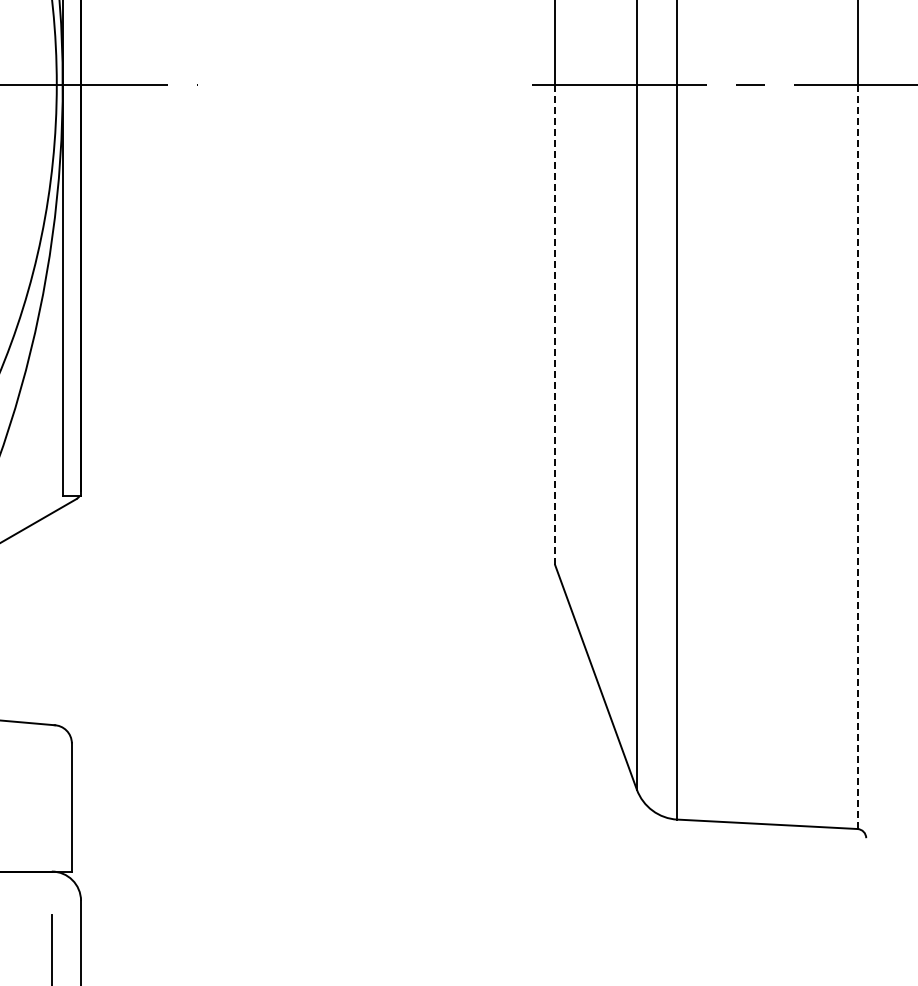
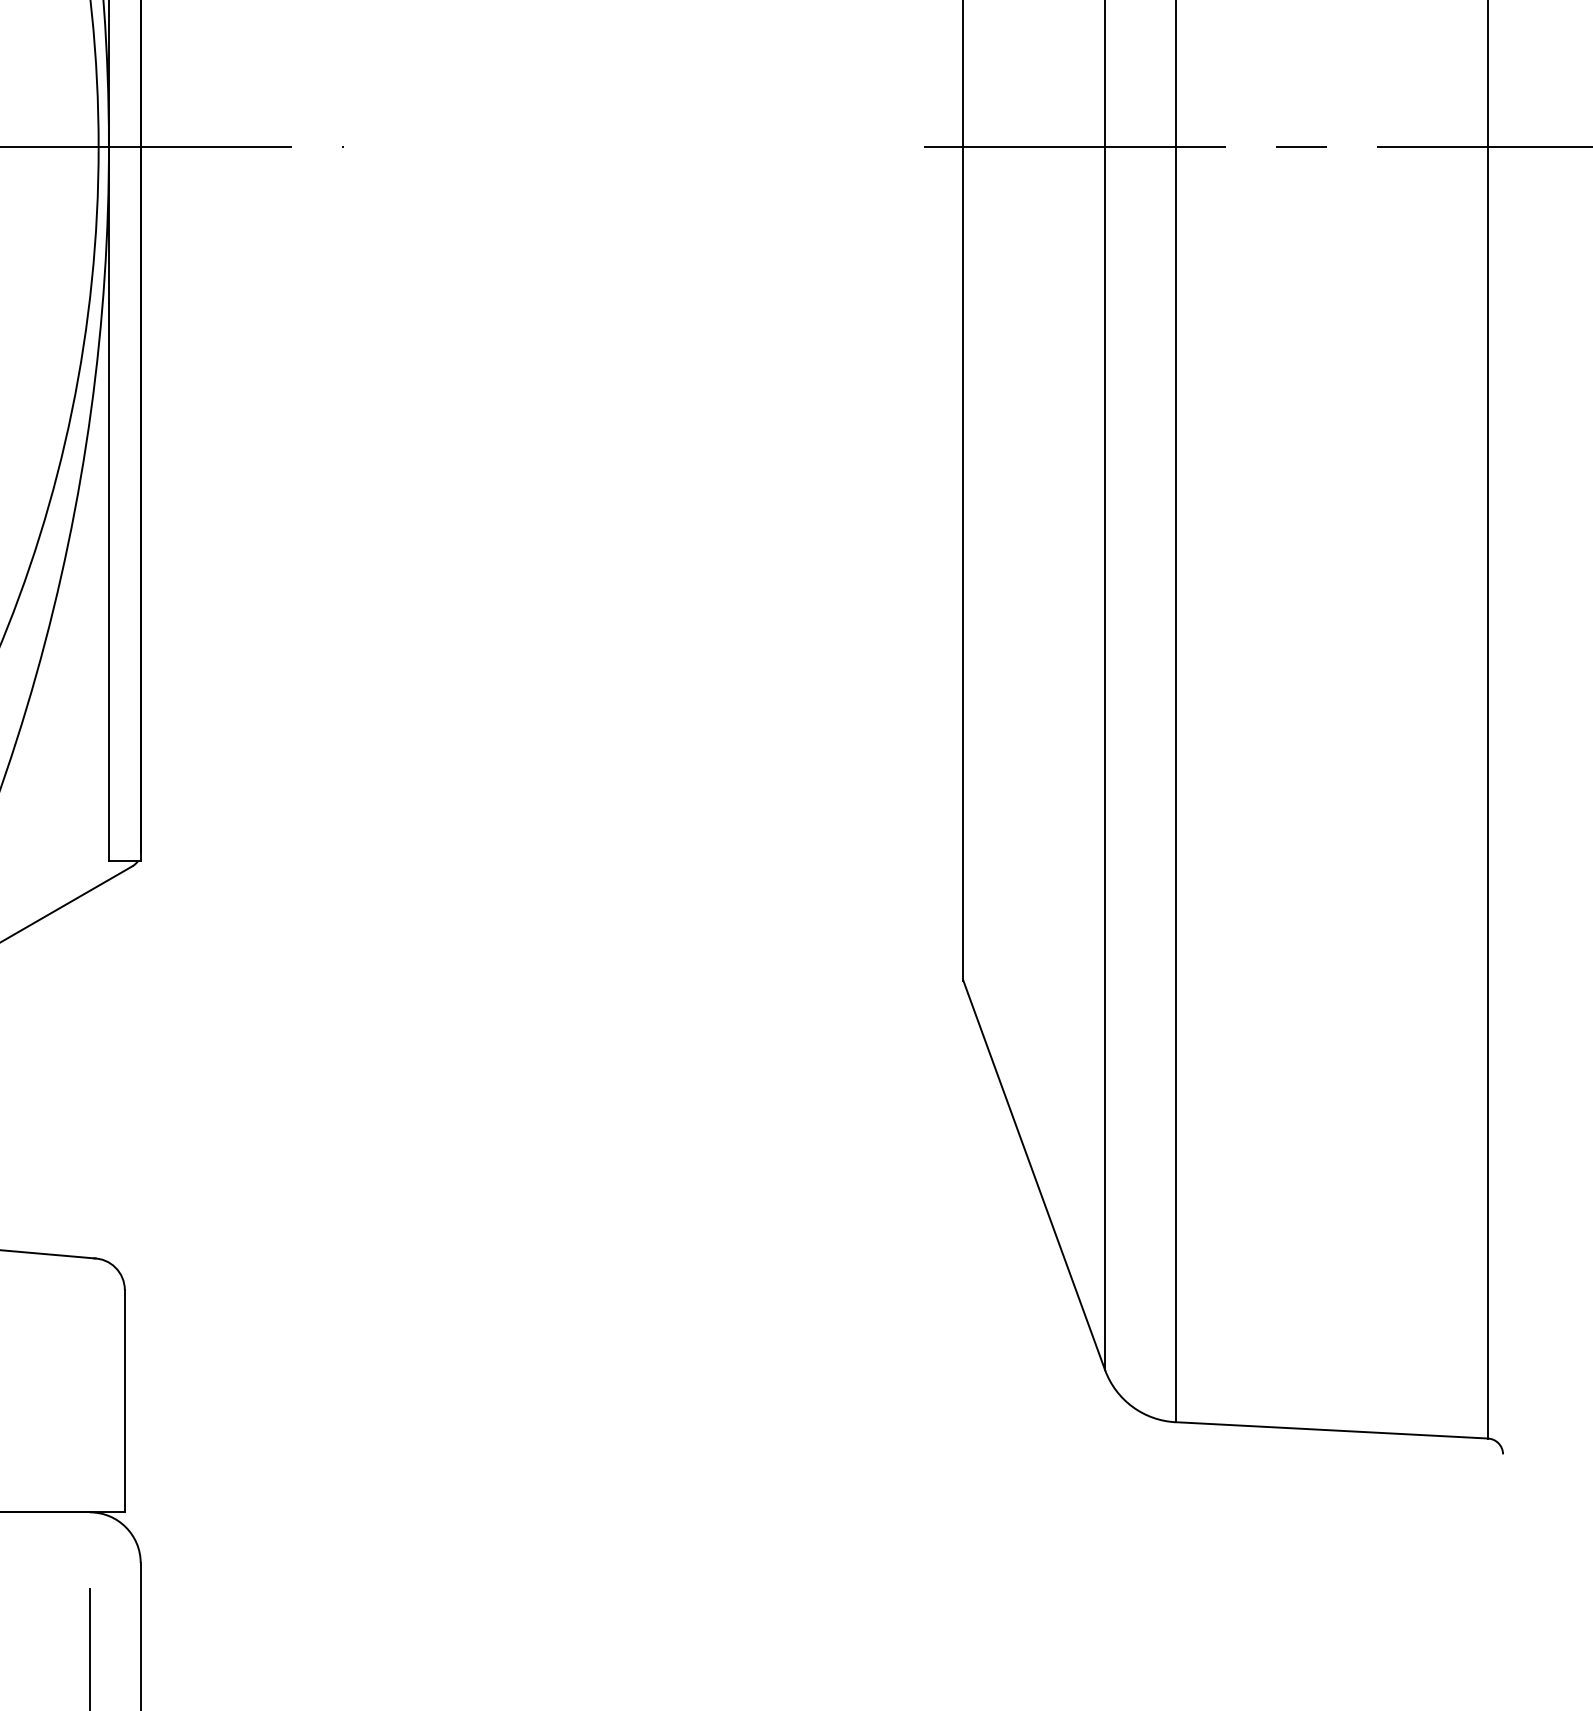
line: (555, 324) -> (963, 563), dashed -> solid
line: (857, 457) -> (1487, 793), dashed -> solid

